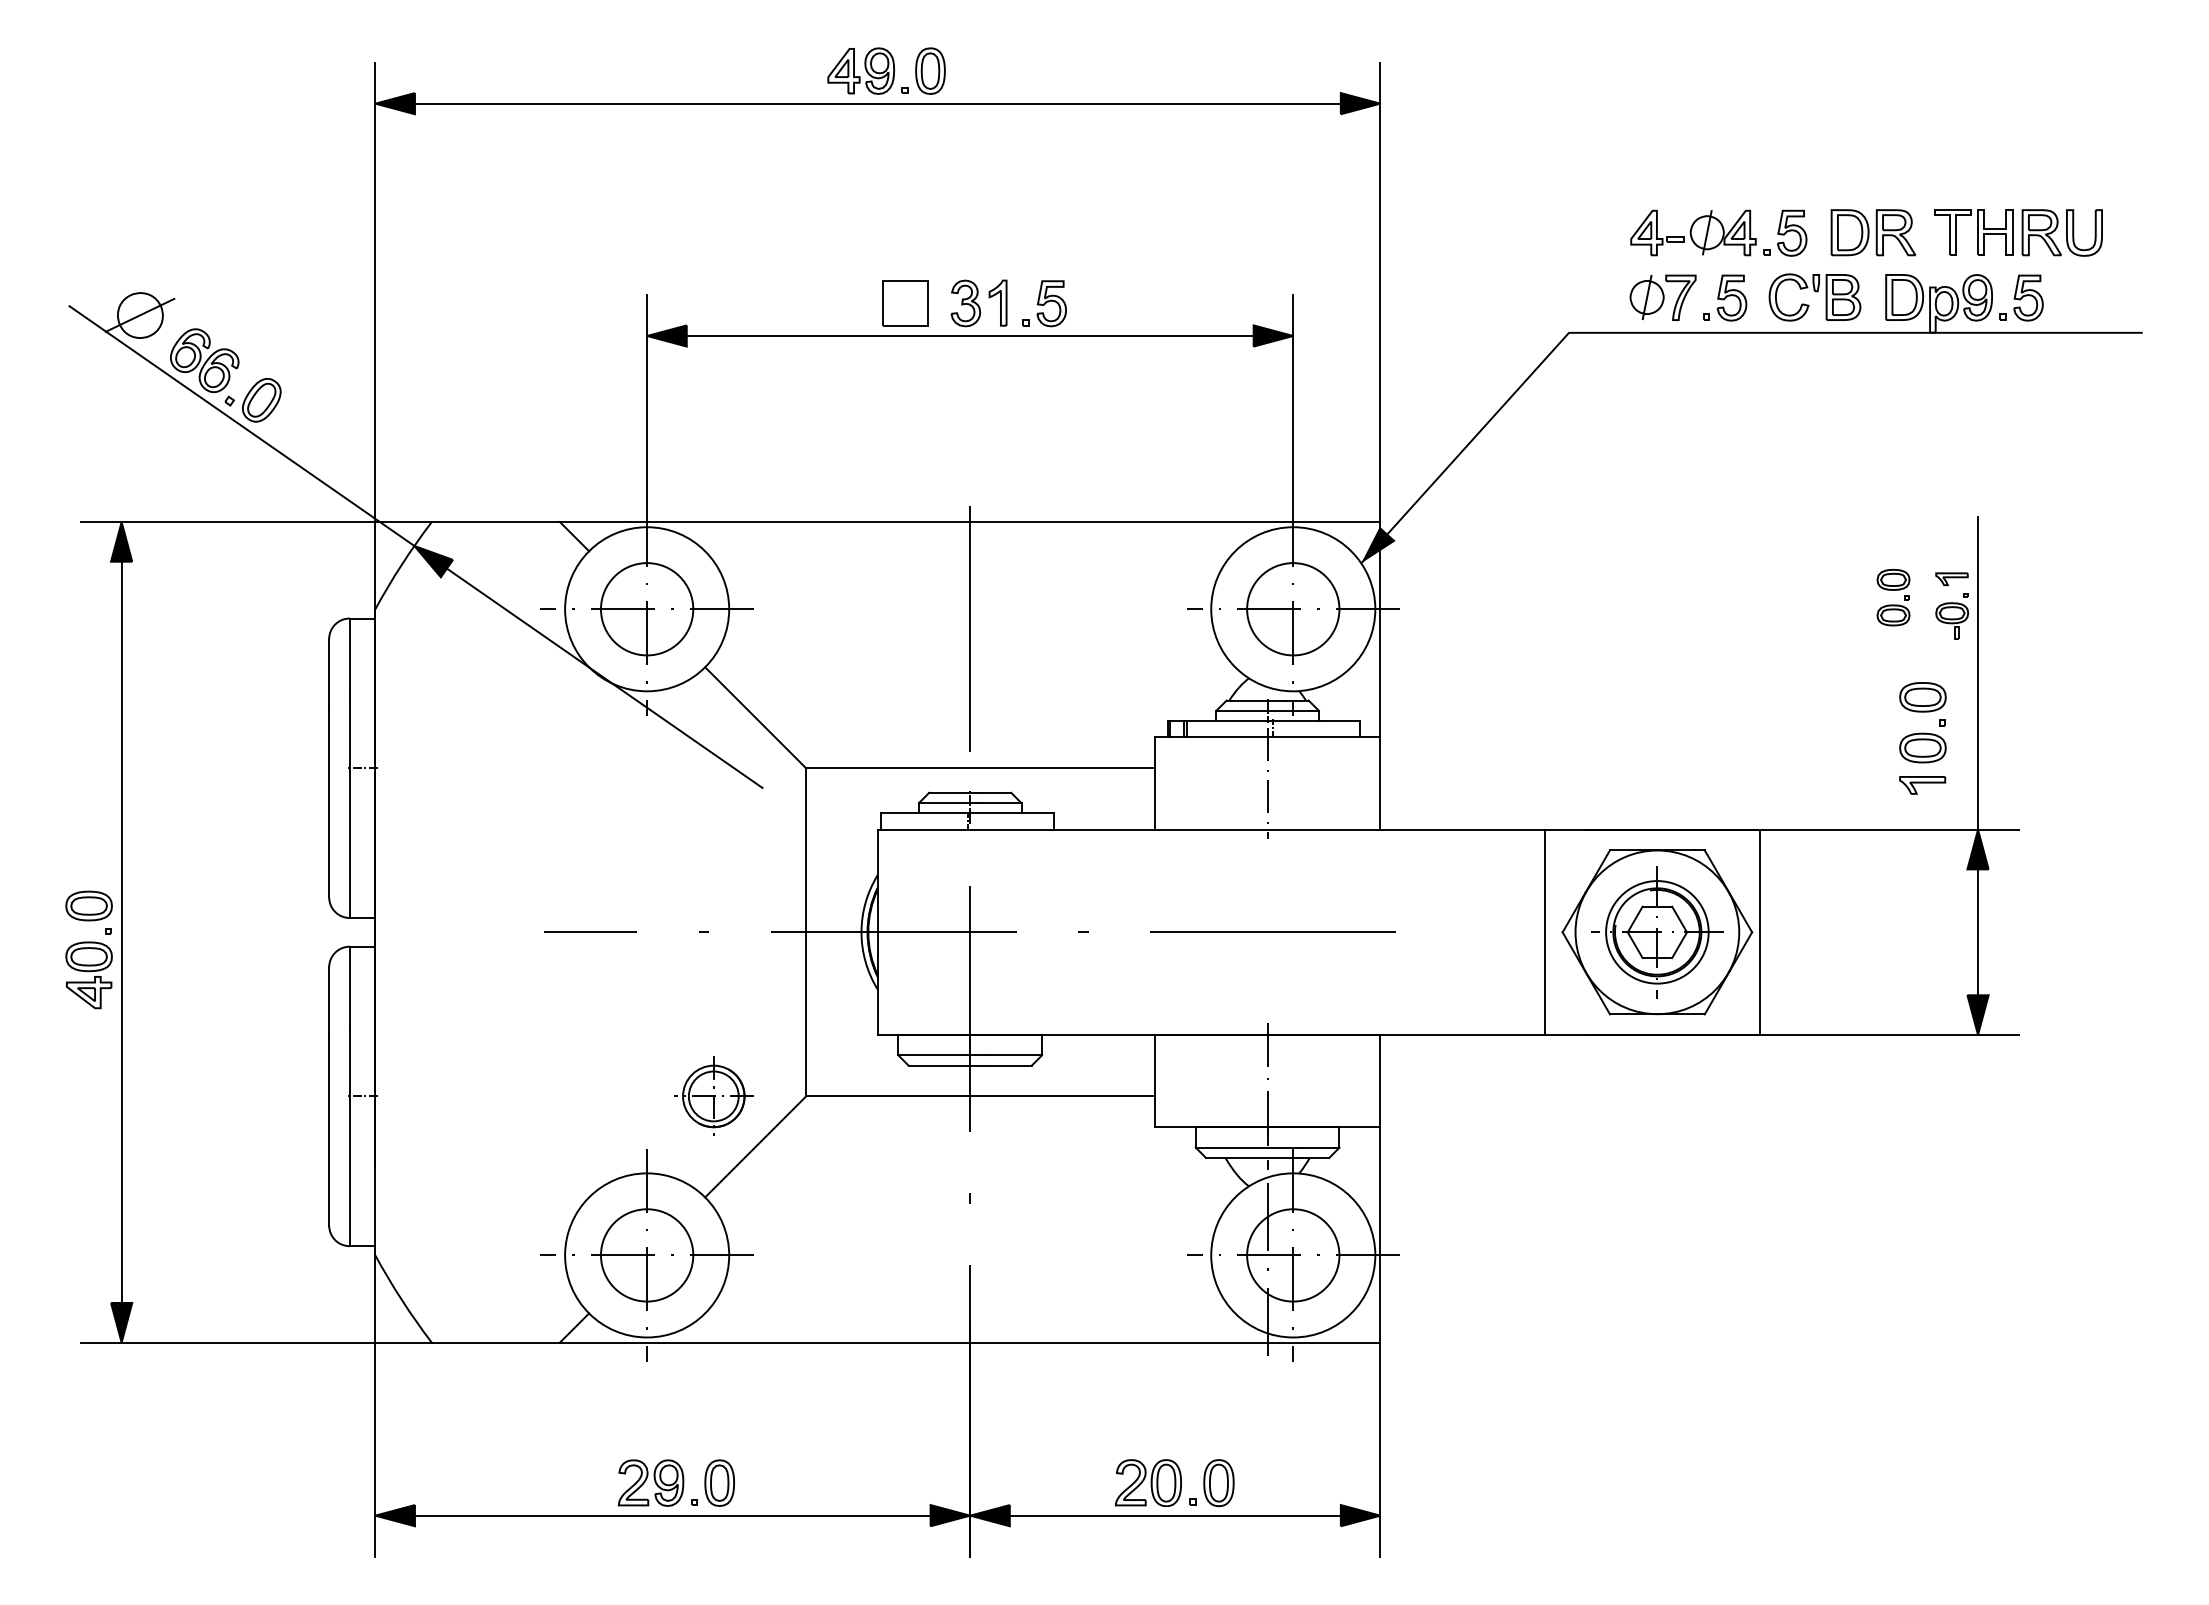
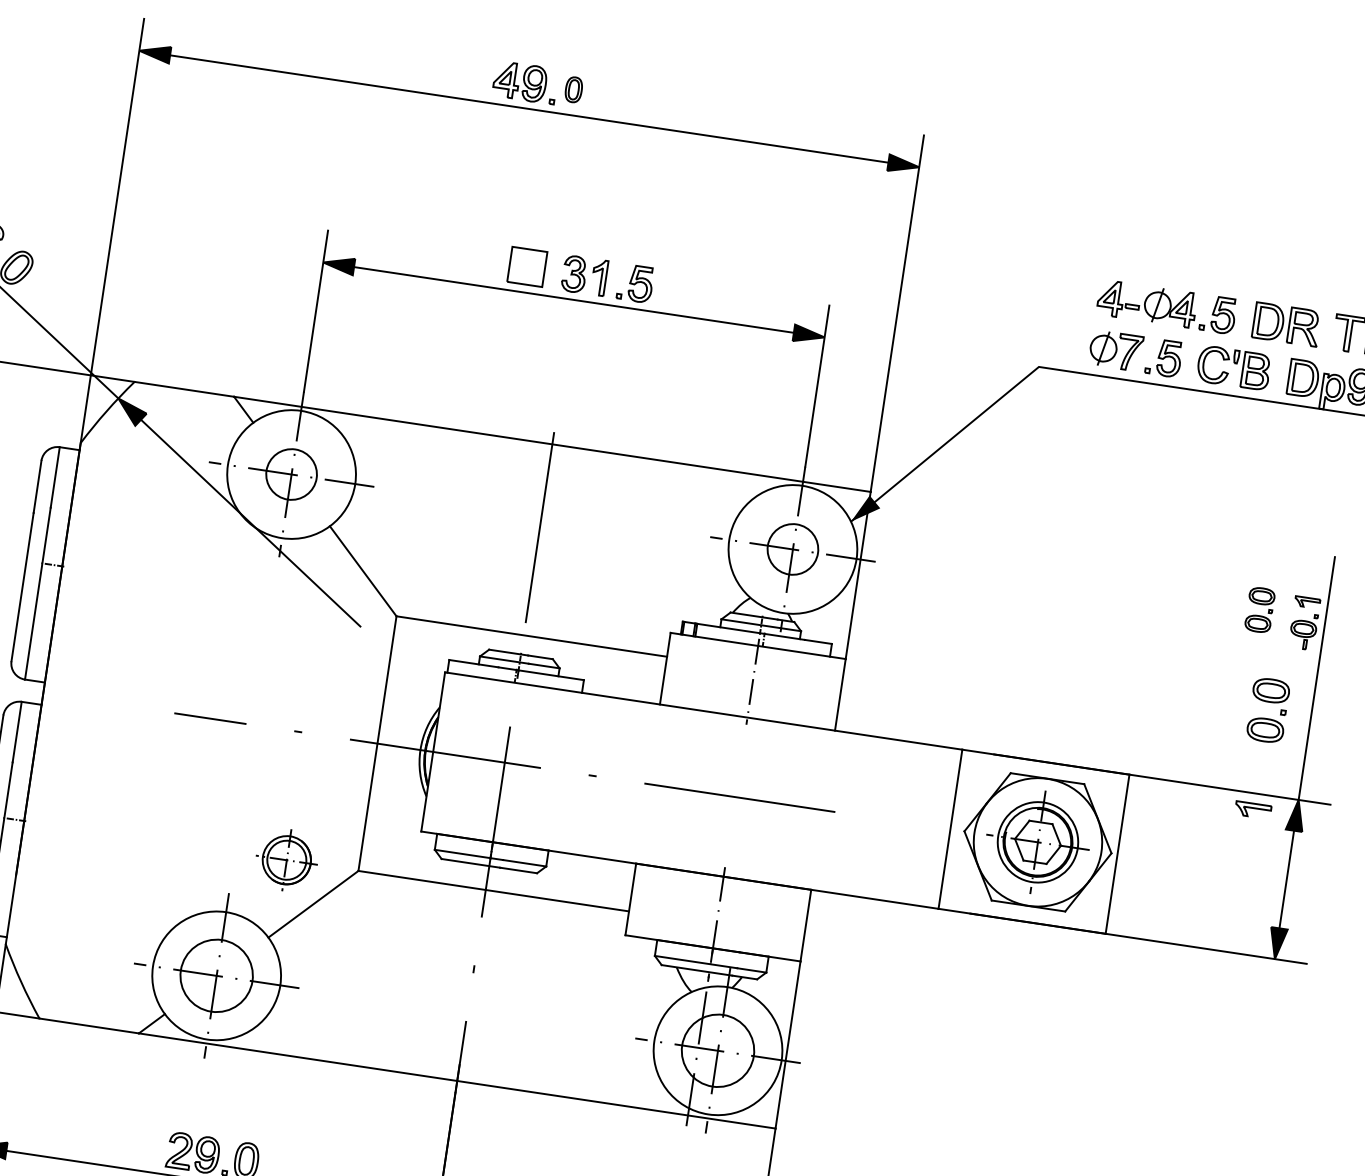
part: (930, 70) -> (573, 89), size x0.7
circle: (646, 609) -> (291, 474), size x0.7
circle: (1293, 609) -> (793, 549), size x0.7
part: (1922, 785) -> (1253, 810), moved

